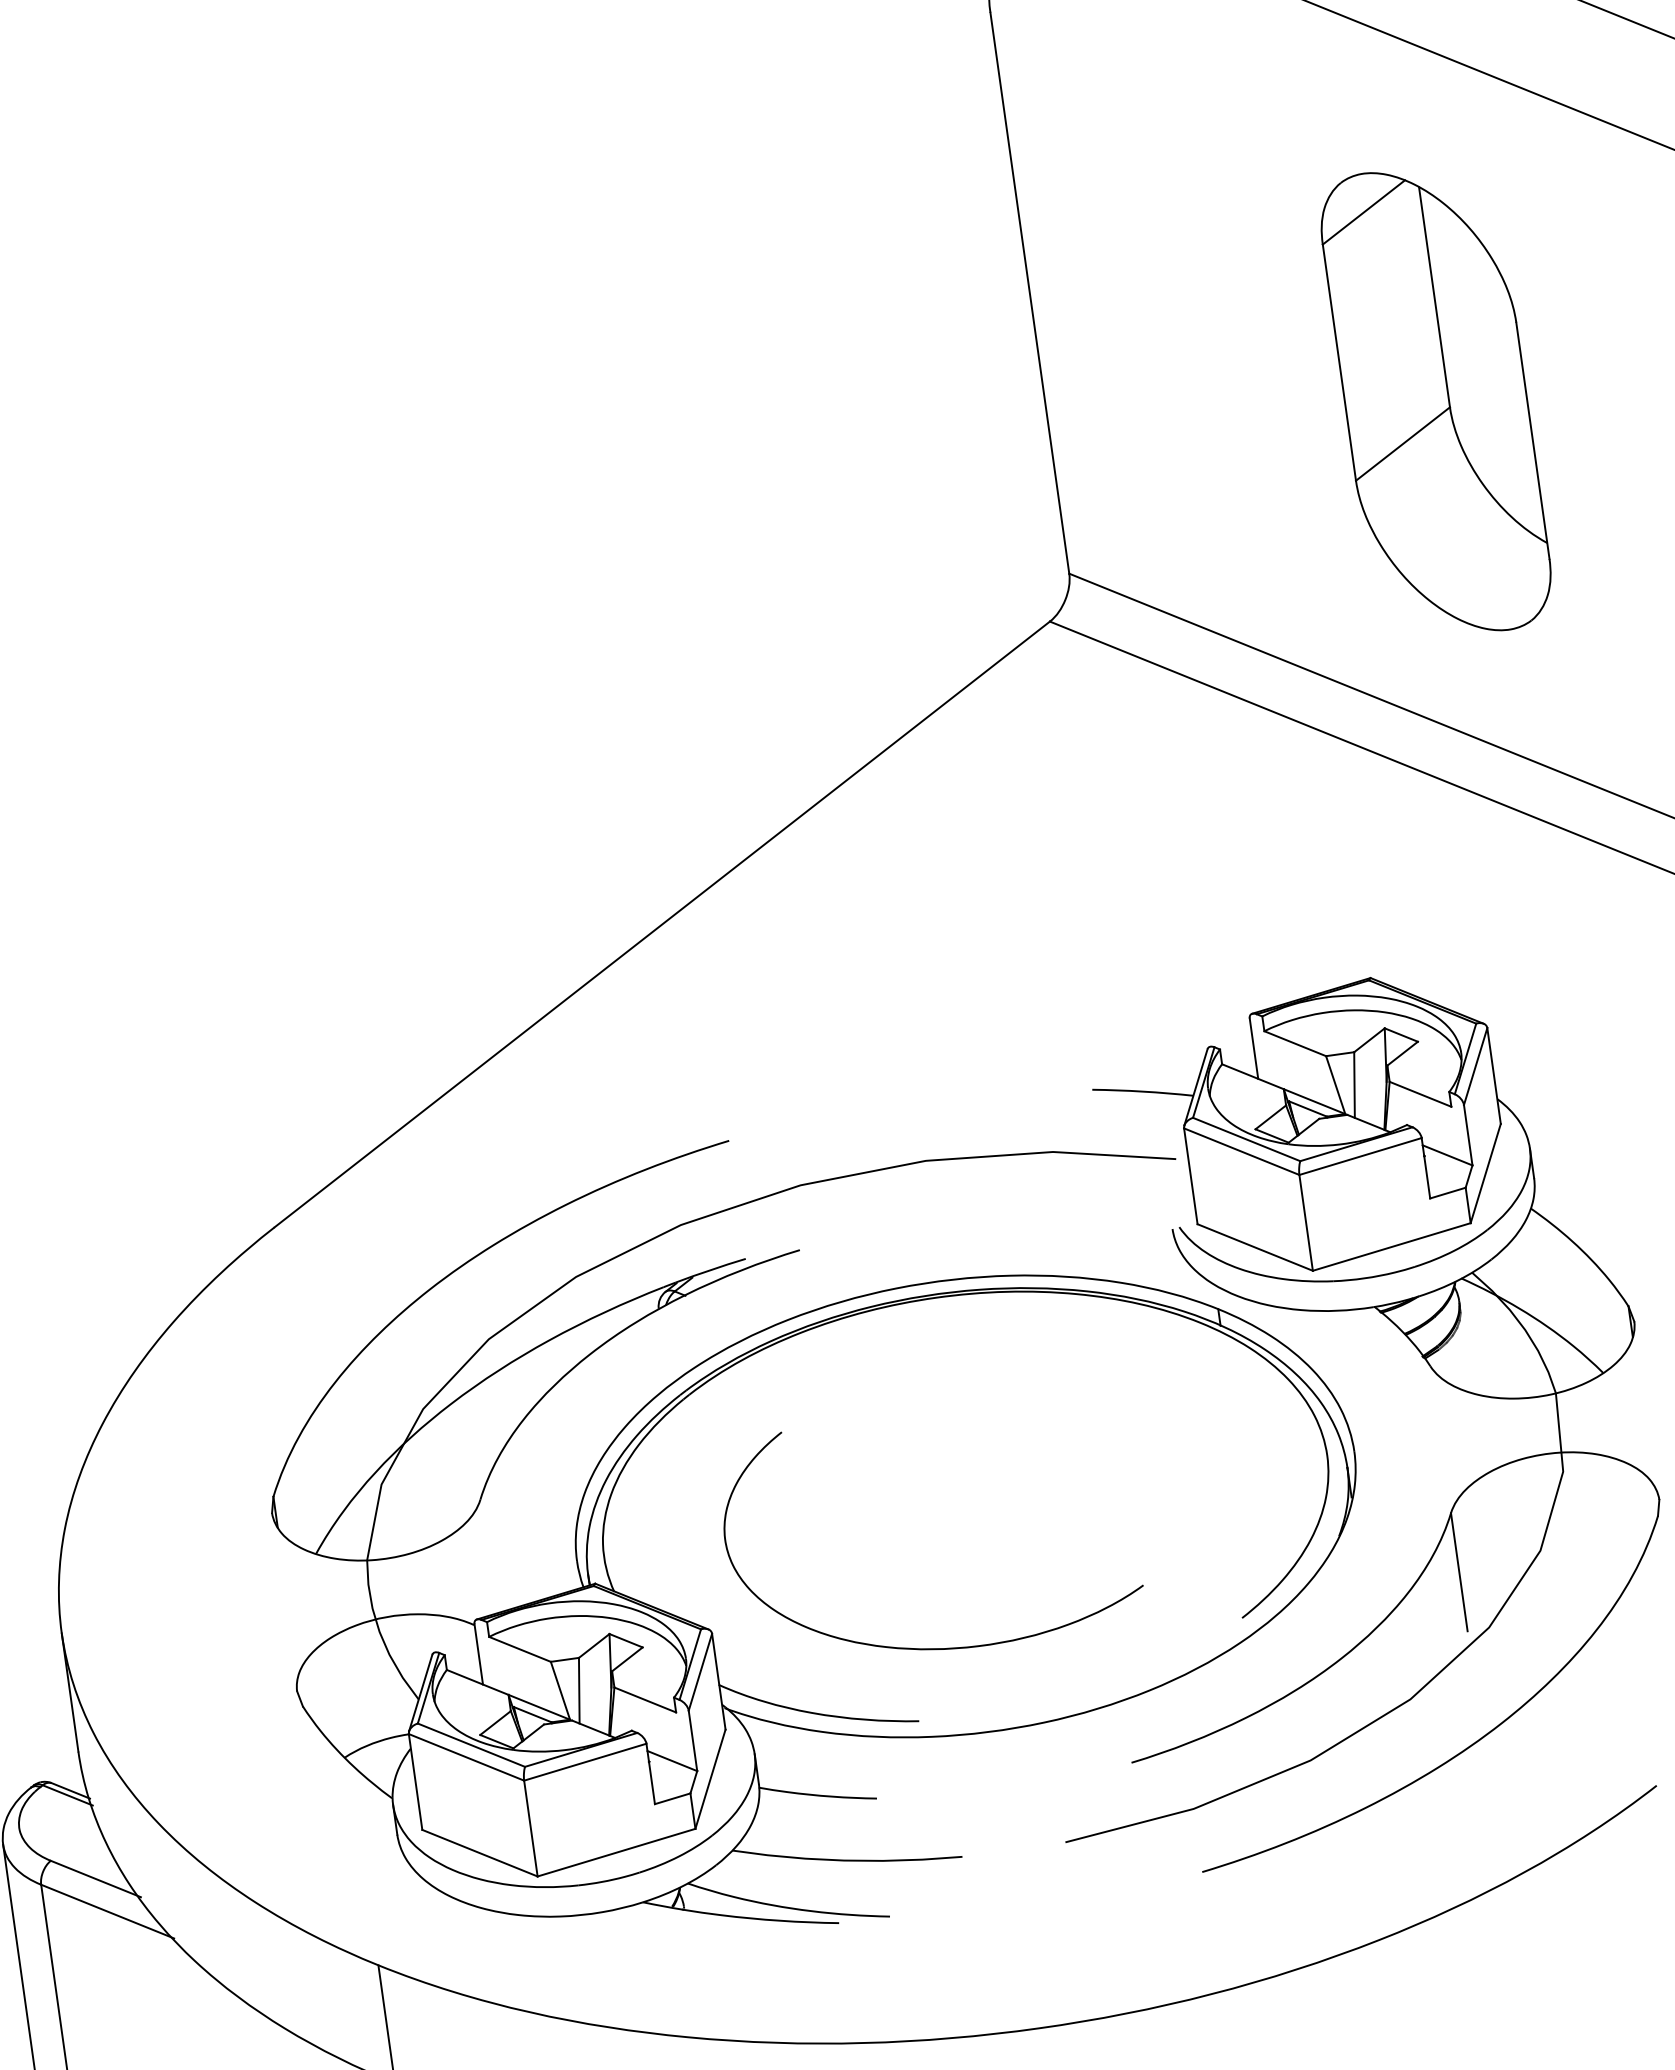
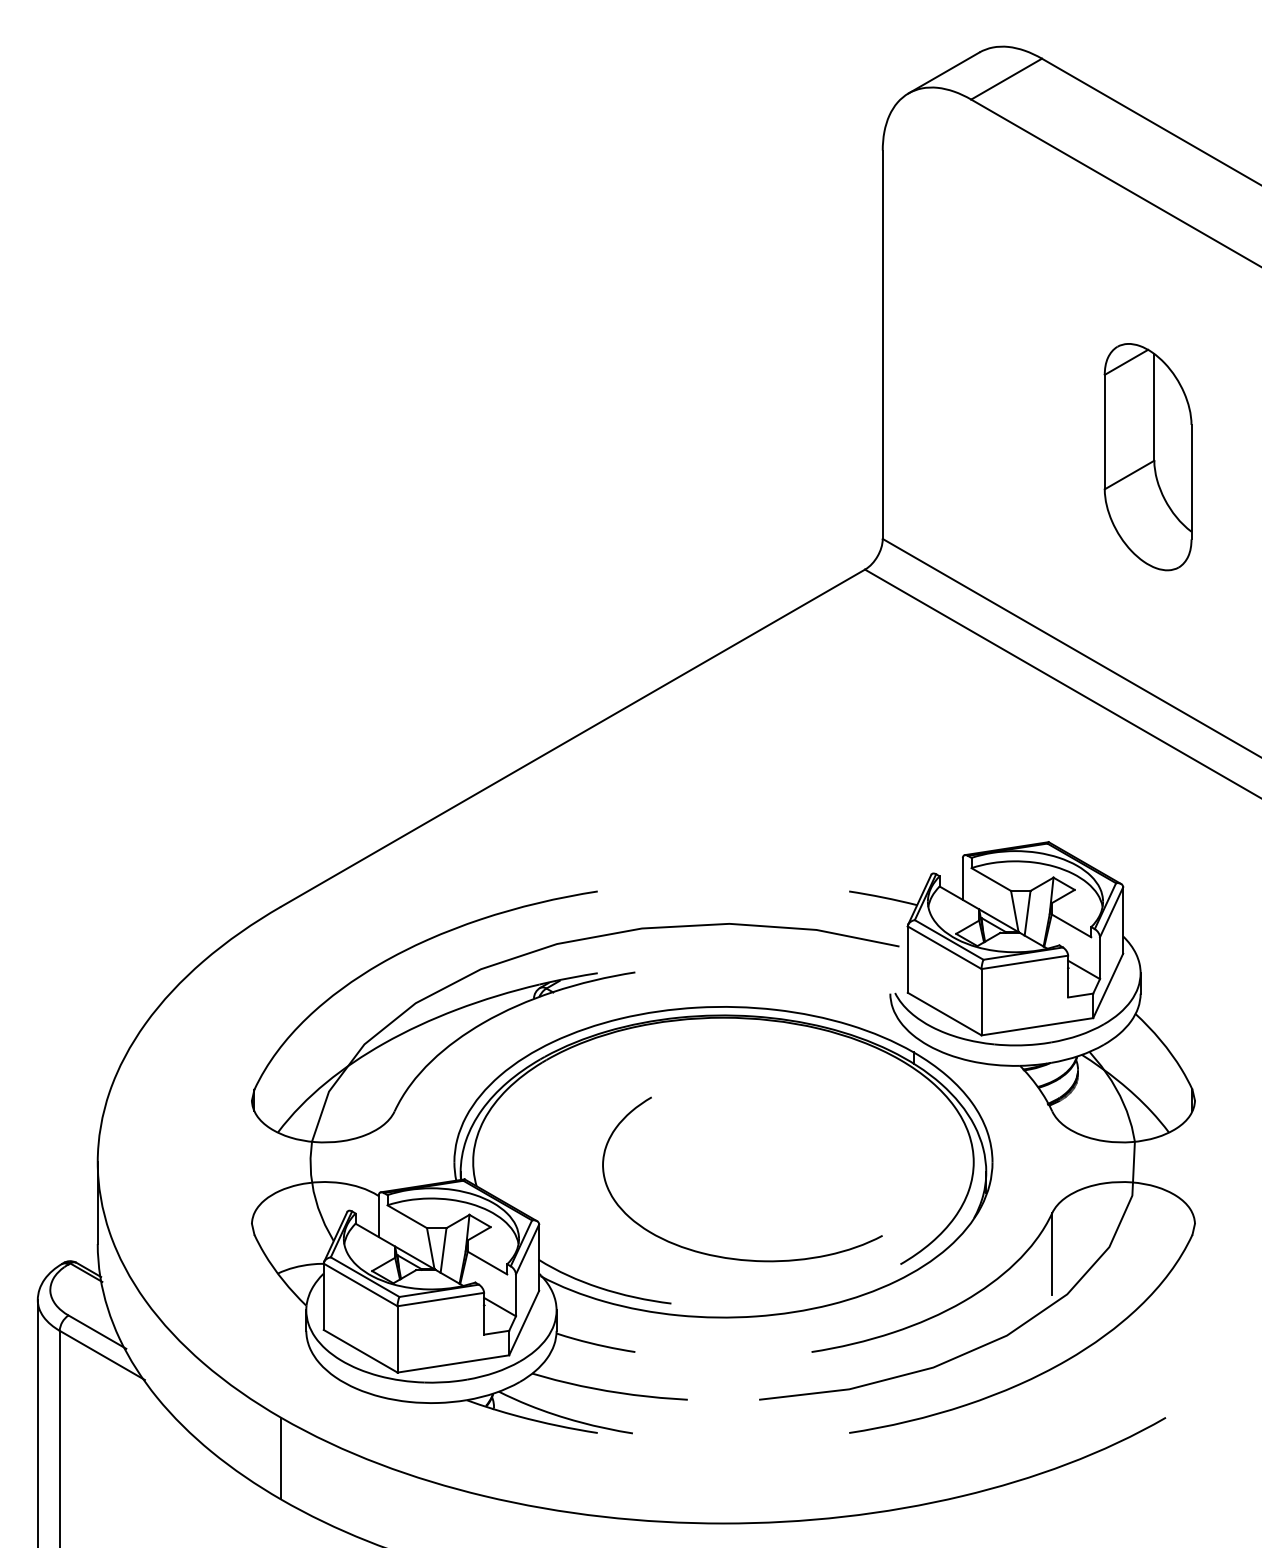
part: (1434, 400) -> (1147, 456), size x0.7
curve: (929, 1647) -> (731, 1257), moved

